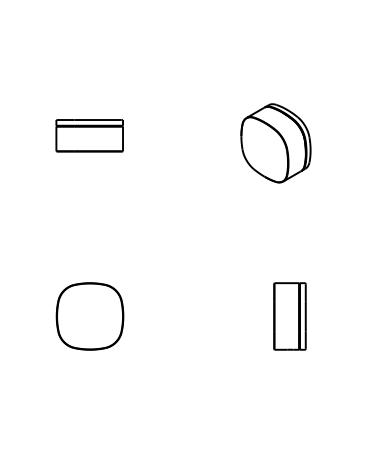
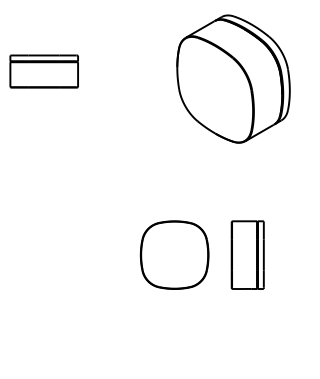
part: (275, 143) -> (233, 79), size x1.6
part: (89, 316) -> (174, 255), moved

